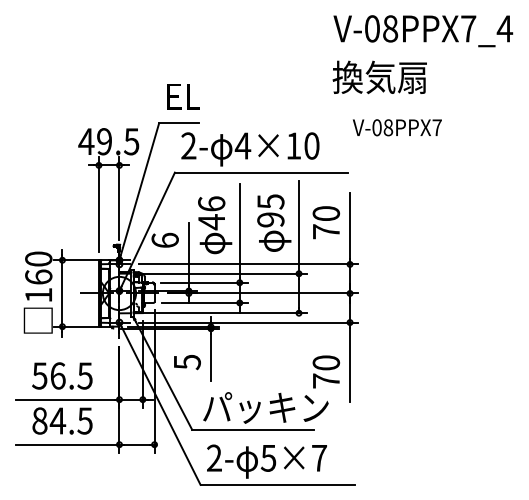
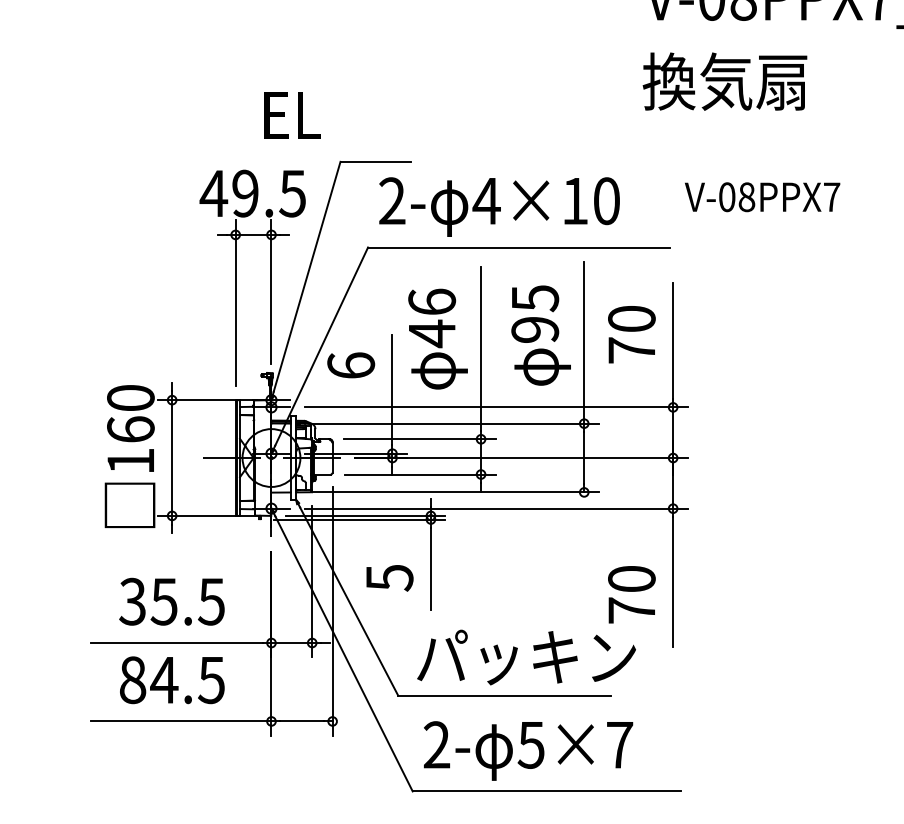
text: (183, 96) -> (292, 114), moved
text: (396, 127) -> (761, 196), moved
text: (48, 375) -> (147, 600), 56.5 -> 35.5

